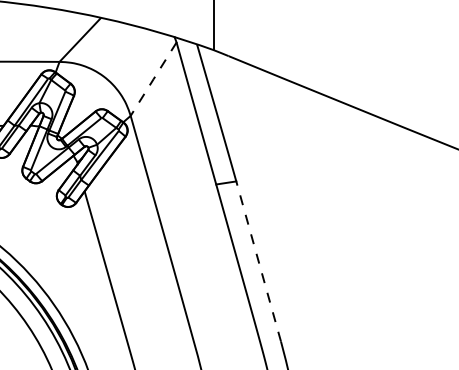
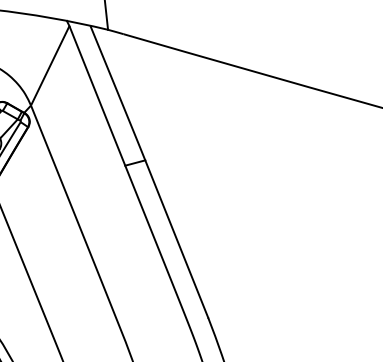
line: (153, 79) -> (50, 66), dashed -> solid
line: (258, 261) -> (176, 239), dashed -> solid

